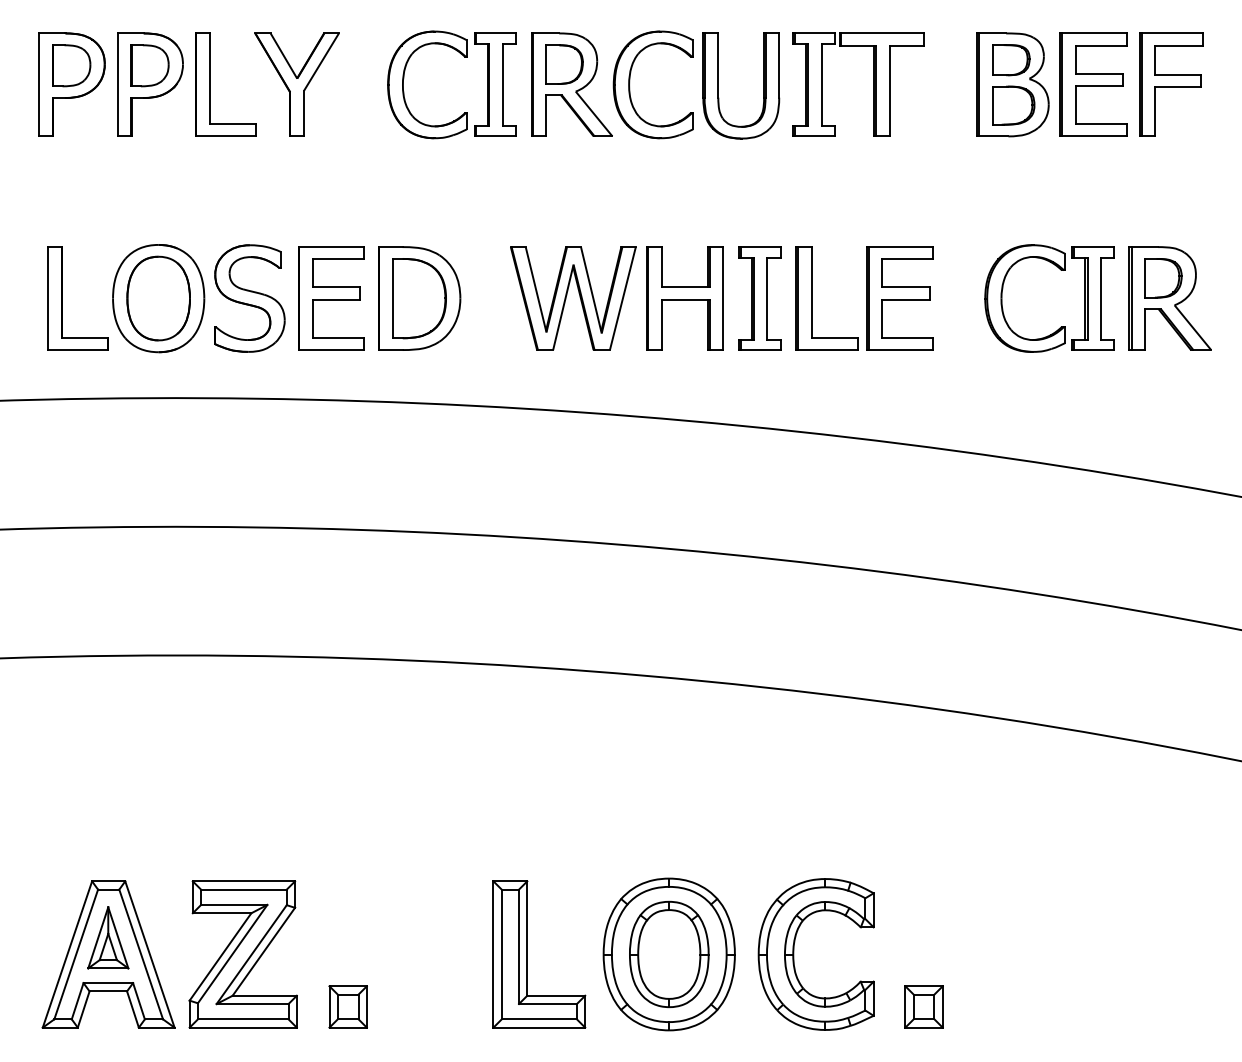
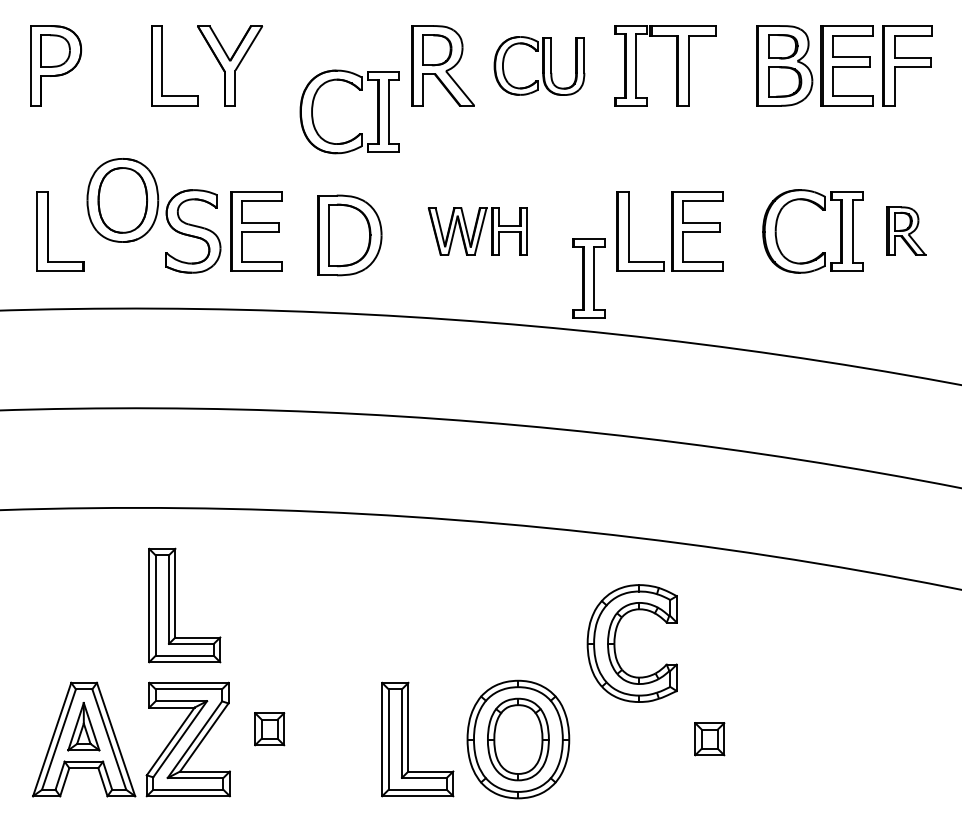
part: (464, 57) -> (359, 90), moved
part: (150, 84) -> (116, 65), removed
part: (696, 84) -> (539, 65), size x0.7
part: (1170, 297) -> (906, 230), size x0.6
part: (158, 298) -> (122, 200), moved
part: (418, 298) -> (349, 235), moved
part: (616, 298) -> (477, 231), size x0.6
part: (759, 298) -> (588, 278), moved
part: (226, 781) -> (175, 605), added
part: (794, 954) -> (615, 643), moved
part: (347, 1007) -> (269, 729), moved
part: (923, 1007) -> (709, 739), moved

